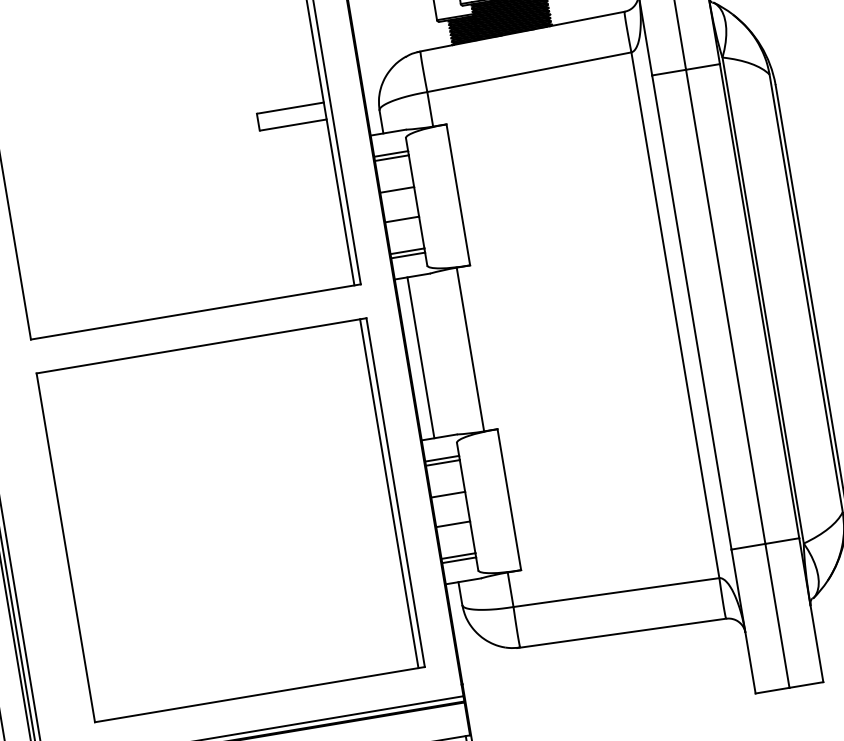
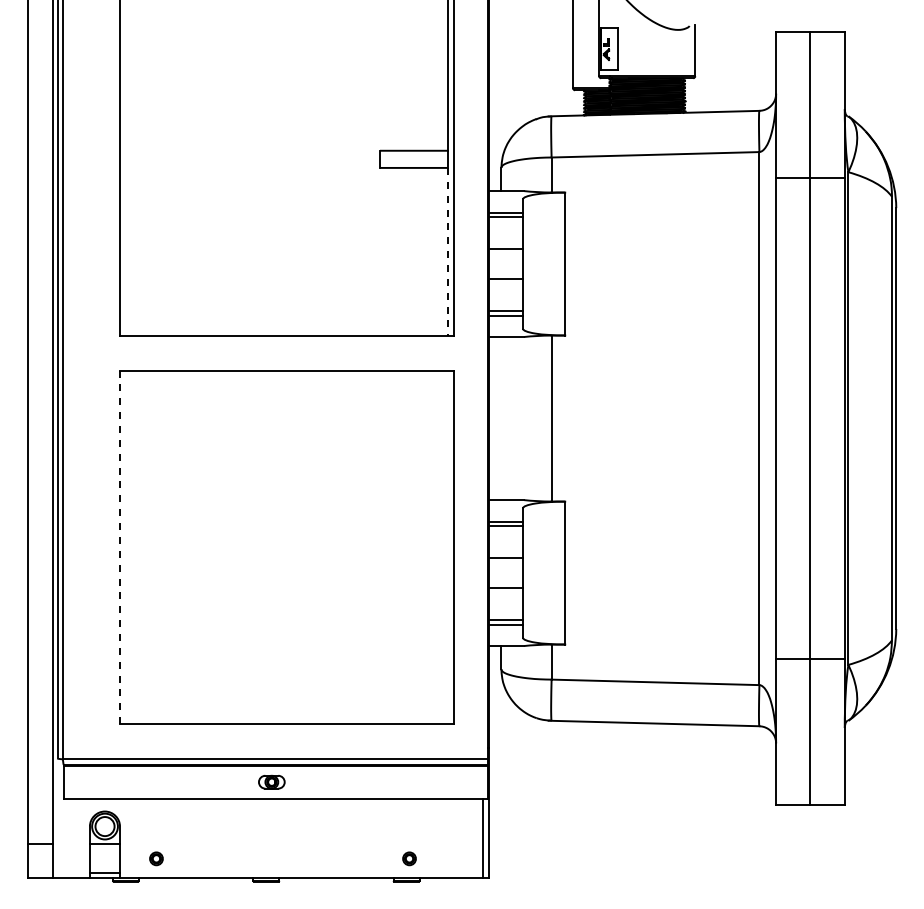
line: (340, 202) -> (447, 252), solid -> dashed
line: (421, 357) -> (501, 418), removed
line: (389, 493) -> (447, 547), removed
line: (65, 548) -> (119, 547), solid -> dashed

